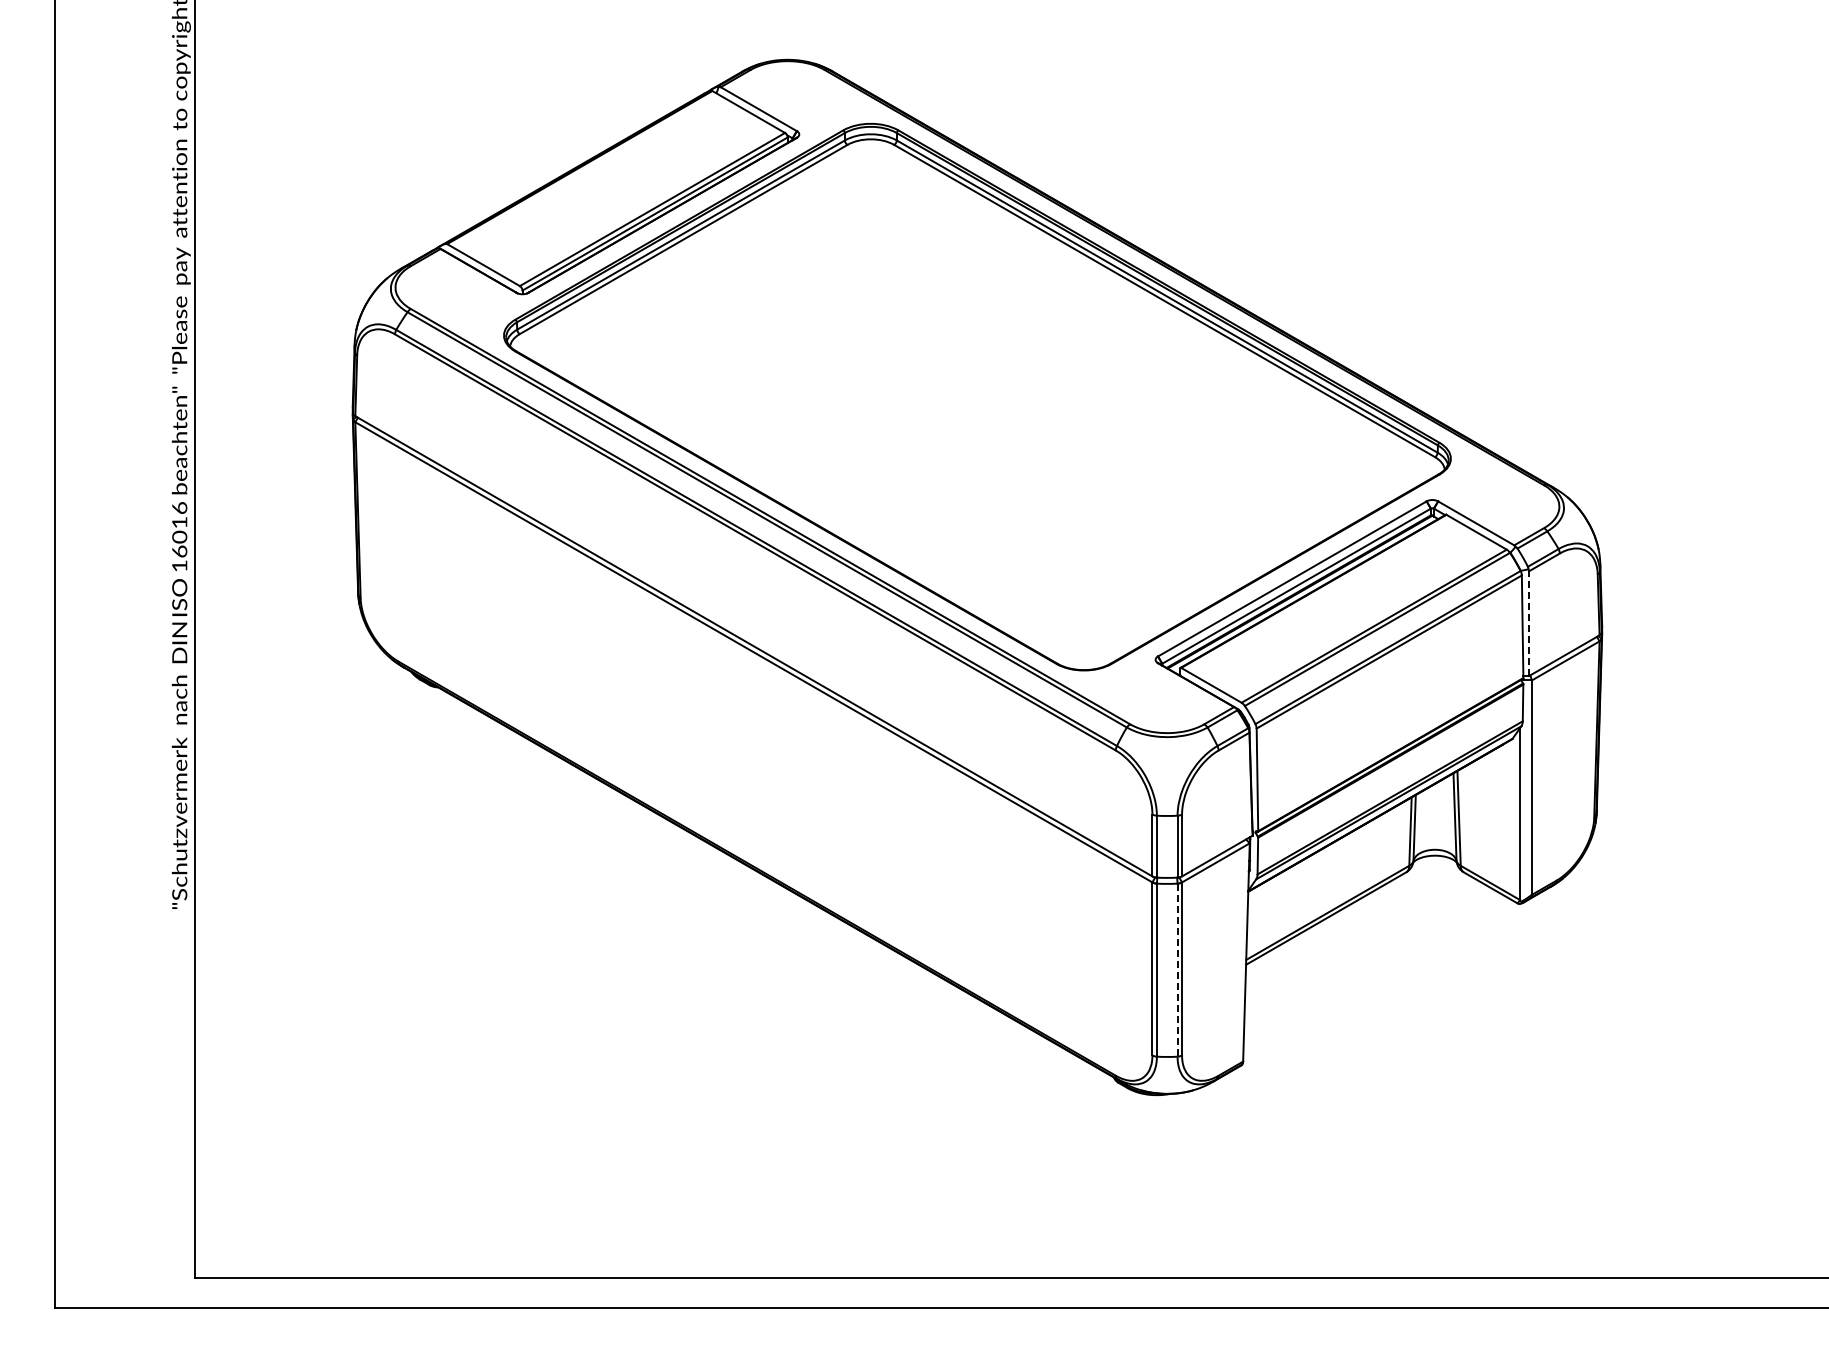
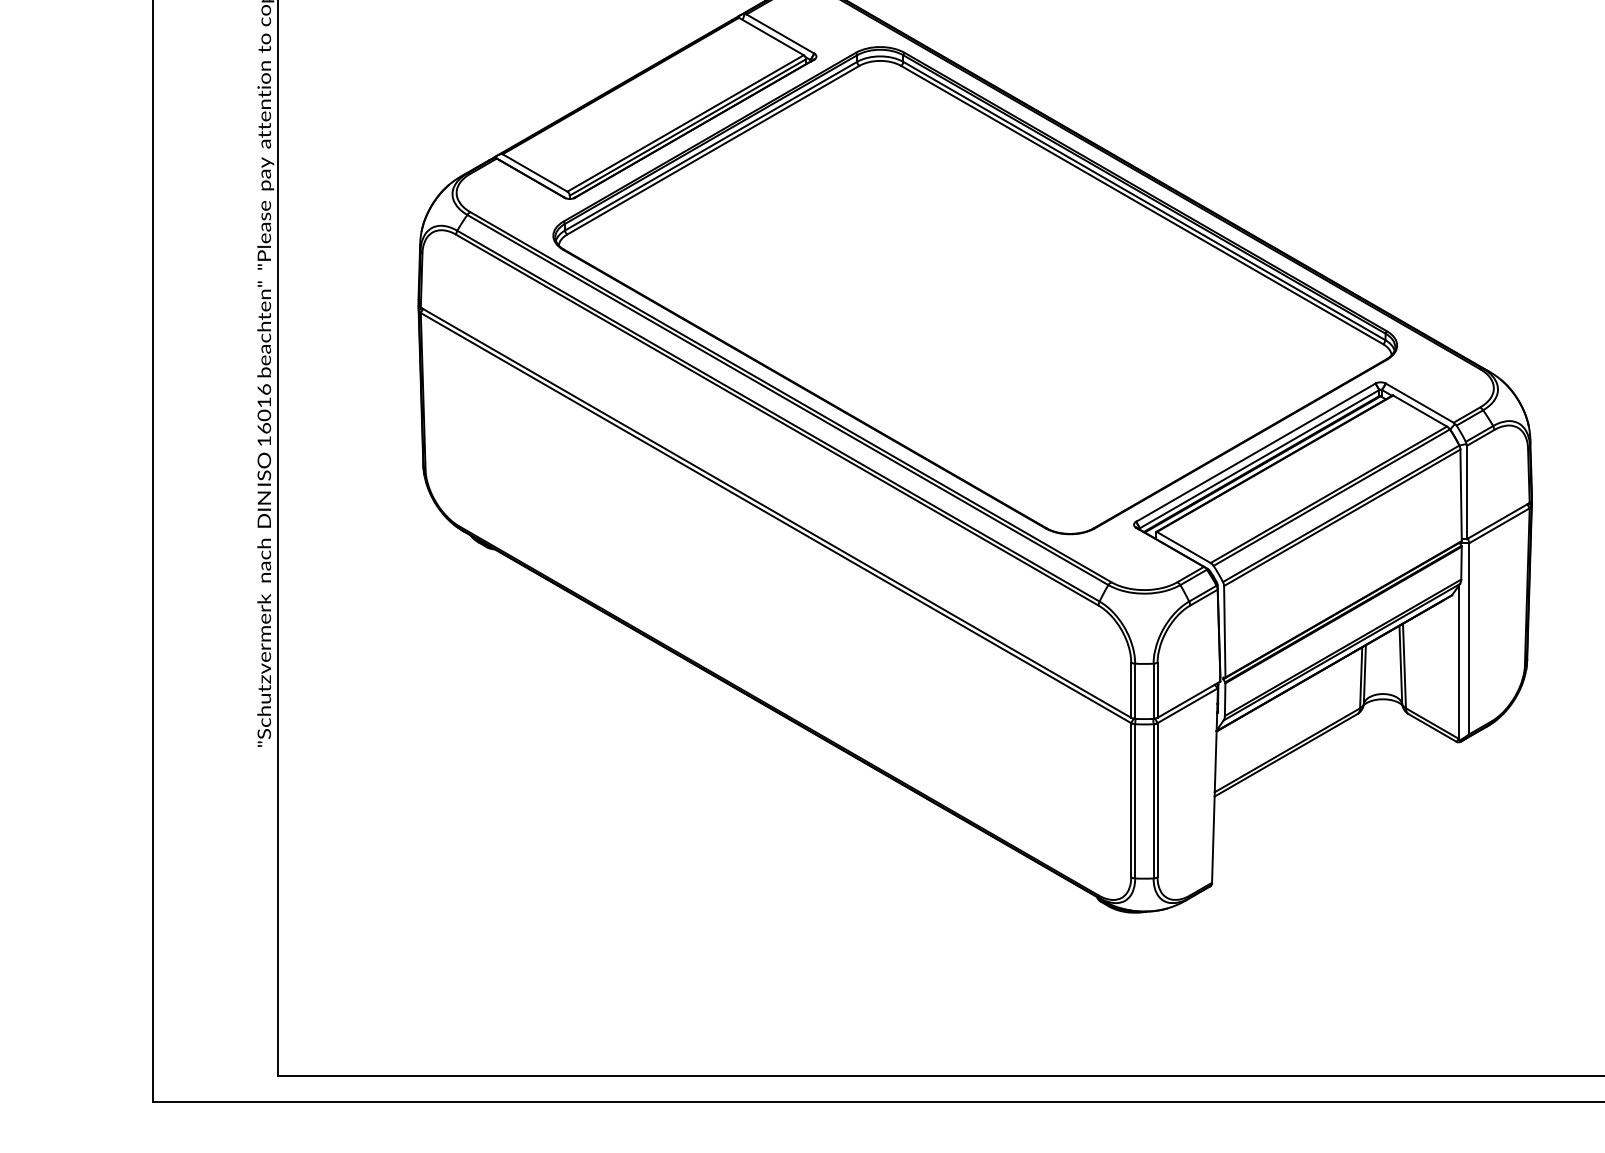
line: (1529, 623) -> (1467, 492), dashed -> solid
line: (1177, 970) -> (1153, 801), dashed -> solid

